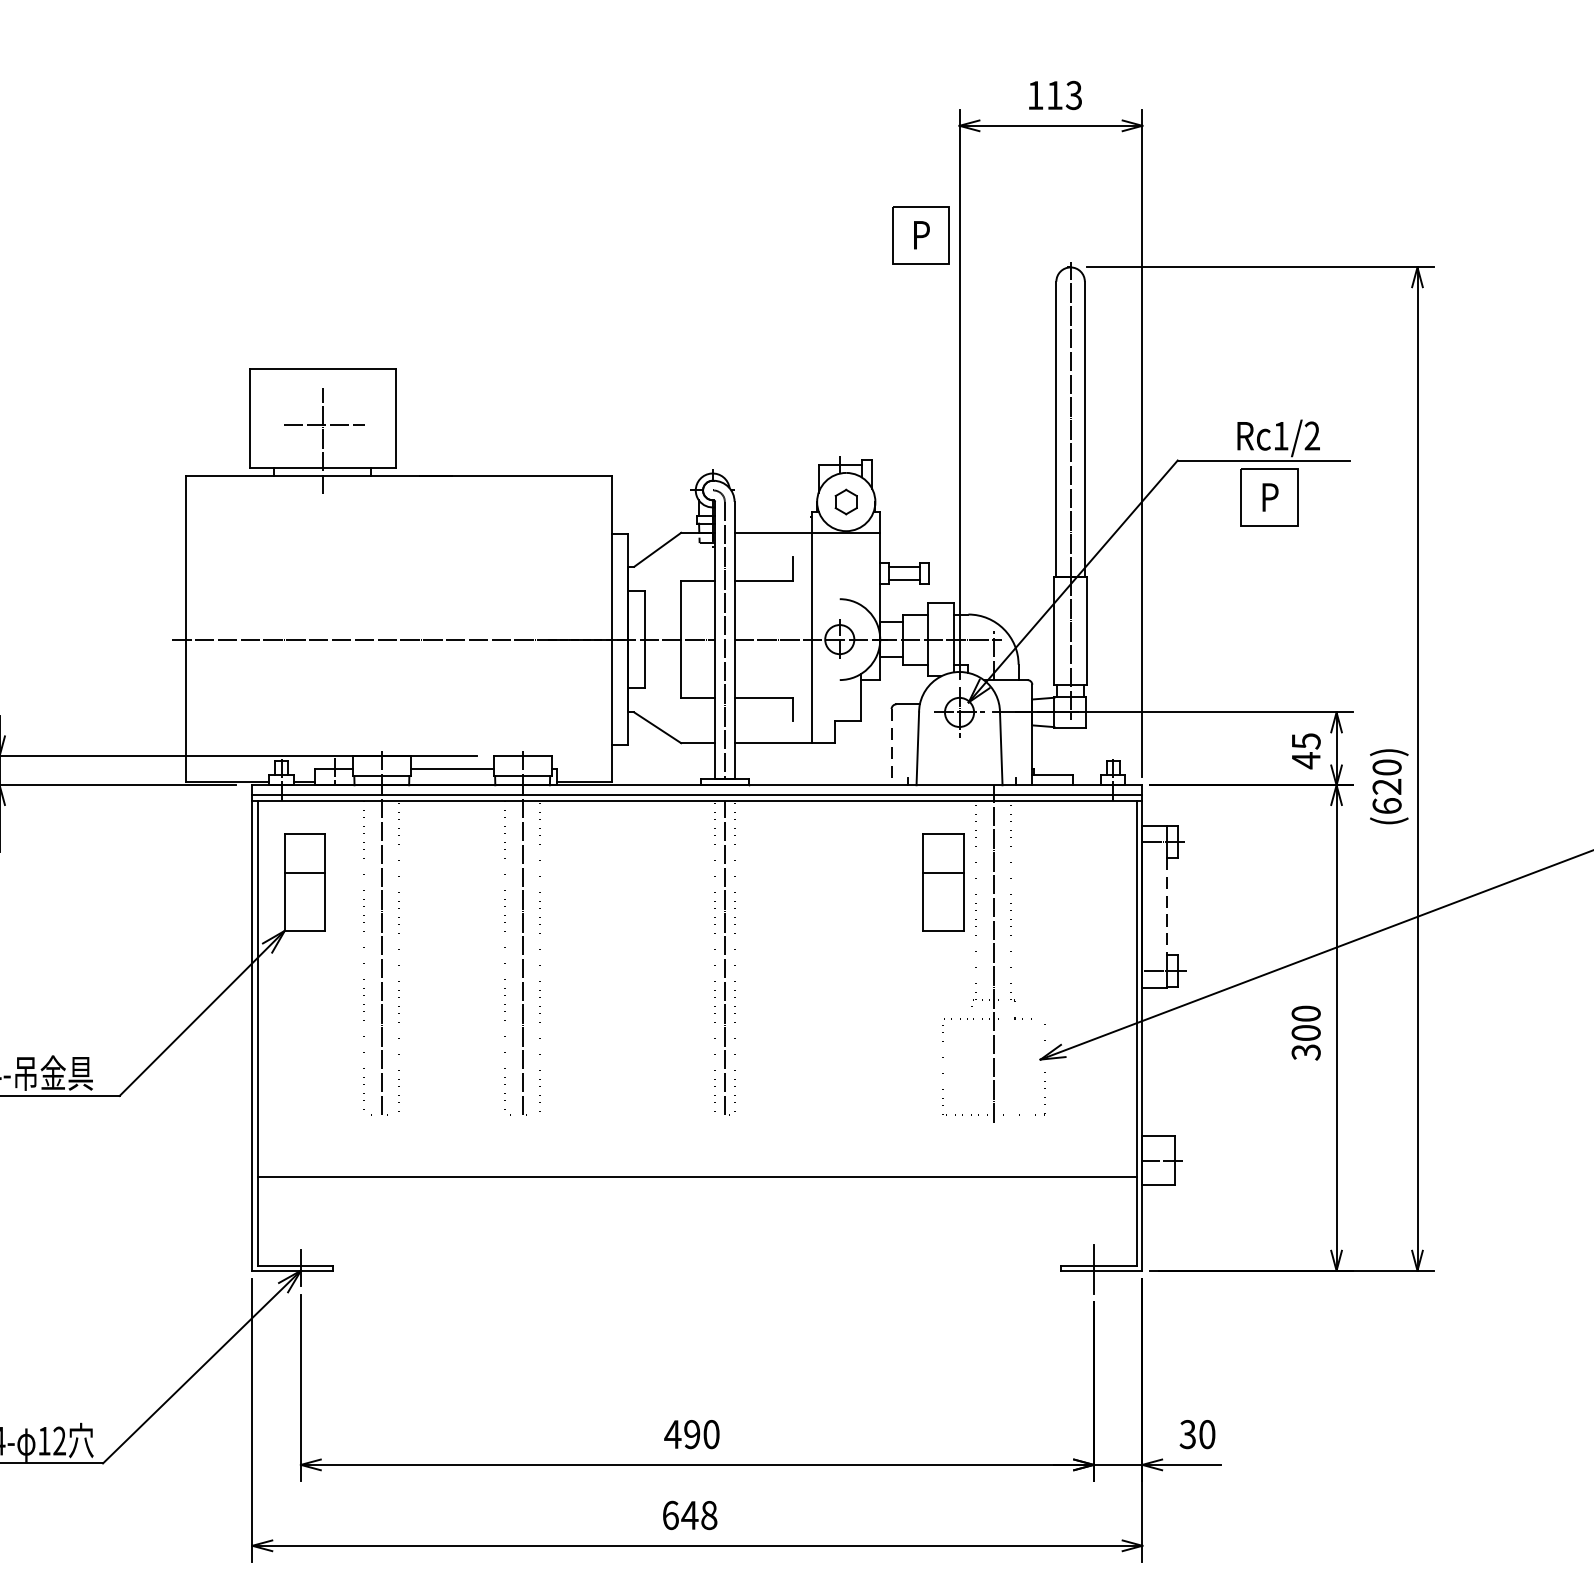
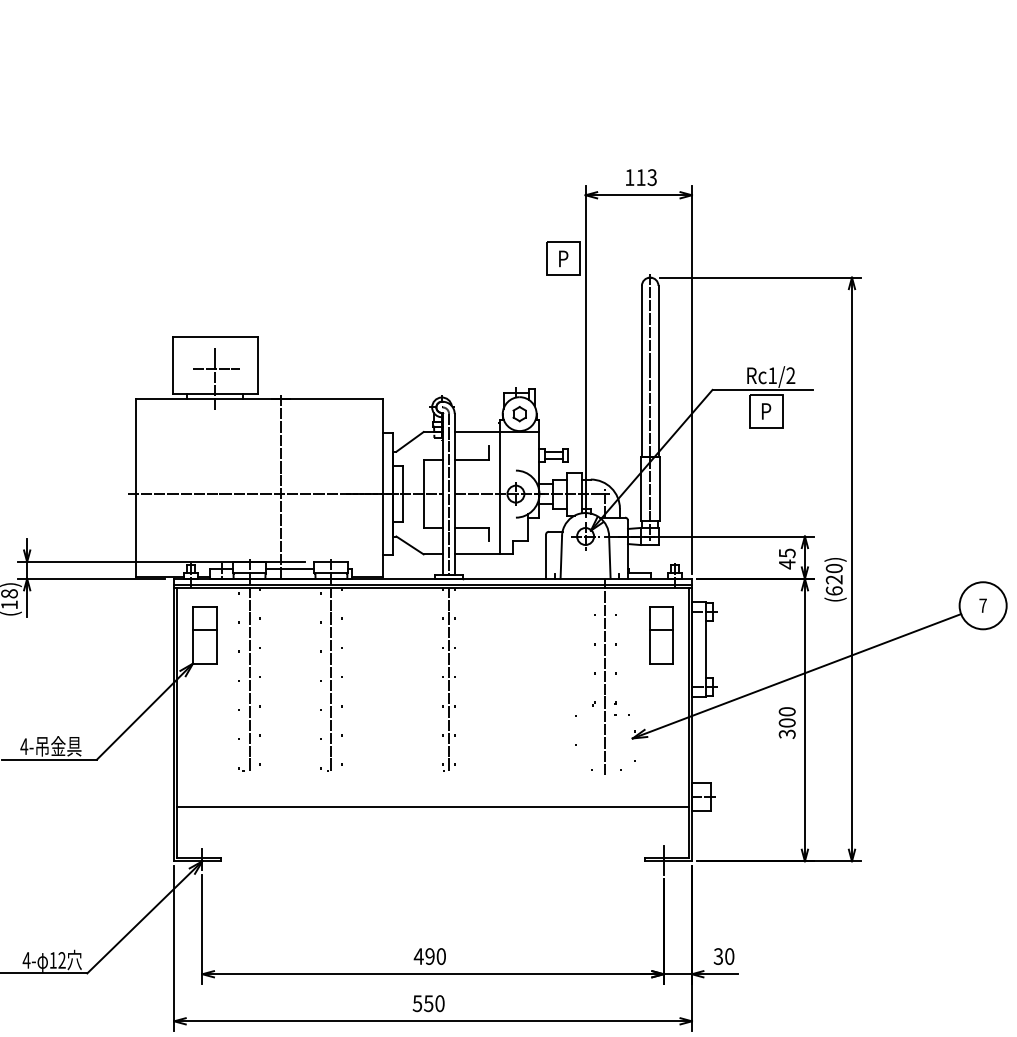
line: (436, 626) -> (281, 486), added
line: (892, 748) -> (546, 557), dashed -> solid
part: (943, 882) -> (661, 635), moved
line: (1167, 906) -> (706, 649), dashed -> solid
text: (689, 1515) -> (428, 1003), 648 -> 550

